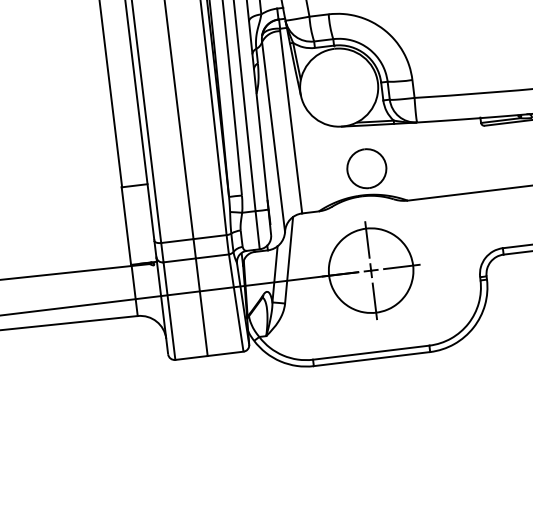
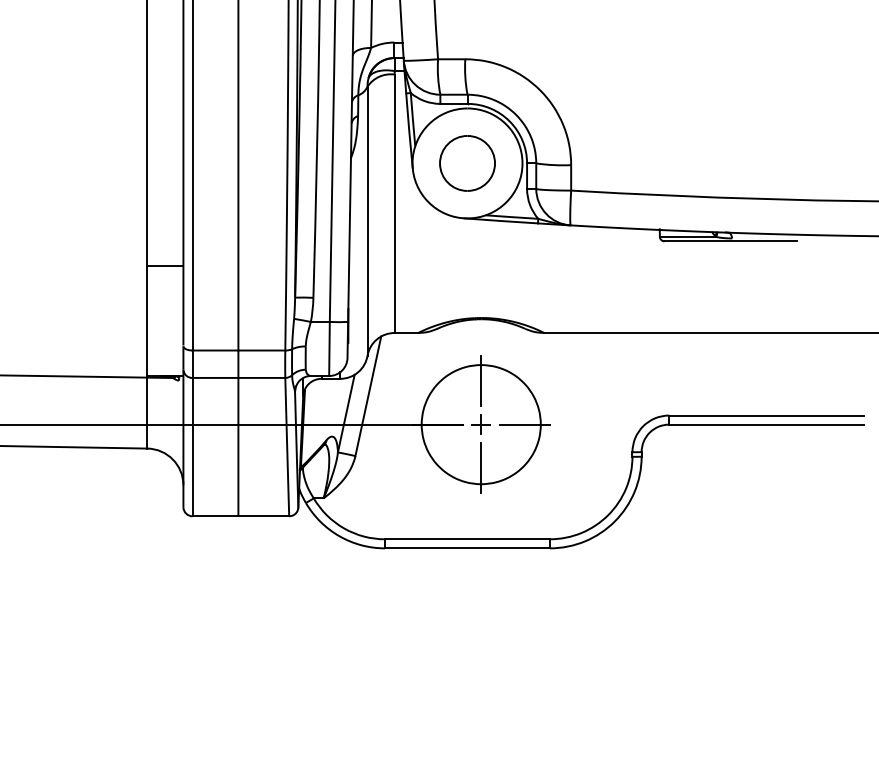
part: (366, 168) -> (467, 163), moved

